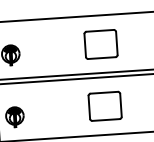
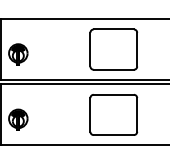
part: (100, 44) -> (113, 49), size x1.4
part: (104, 105) -> (113, 114), size x1.4

